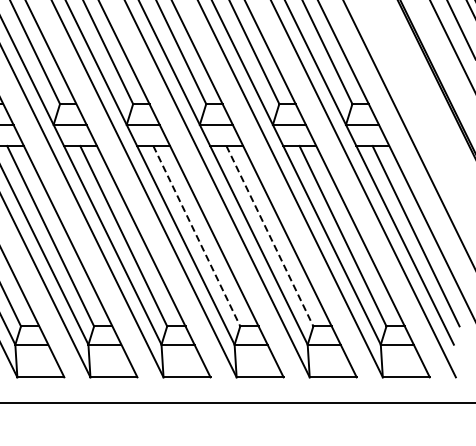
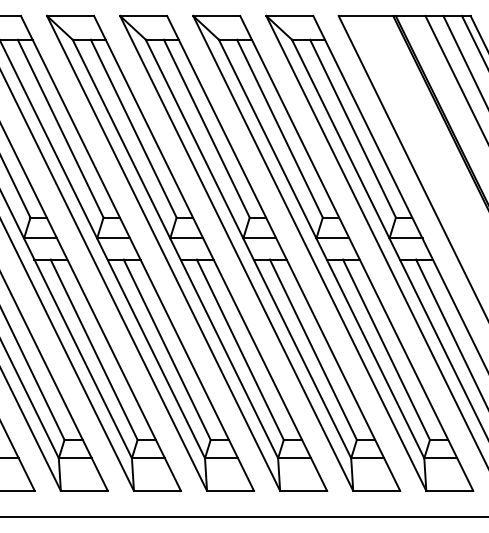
line: (197, 236) -> (240, 350), dashed -> solid
line: (270, 236) -> (313, 350), dashed -> solid

